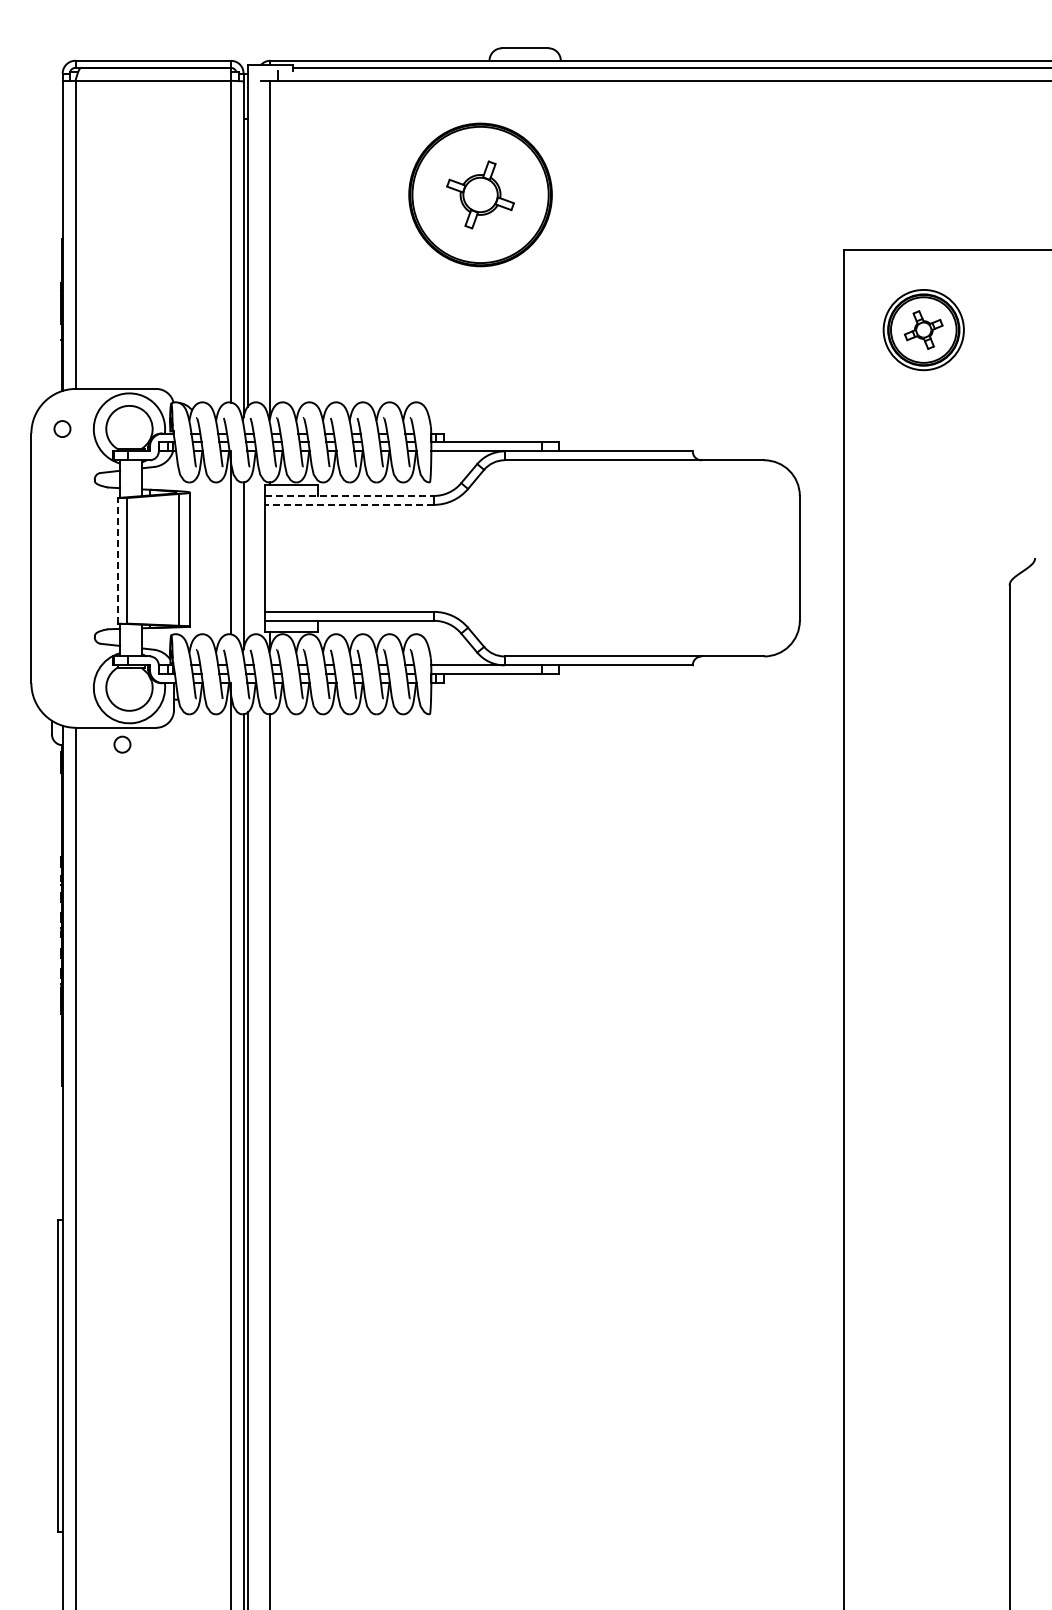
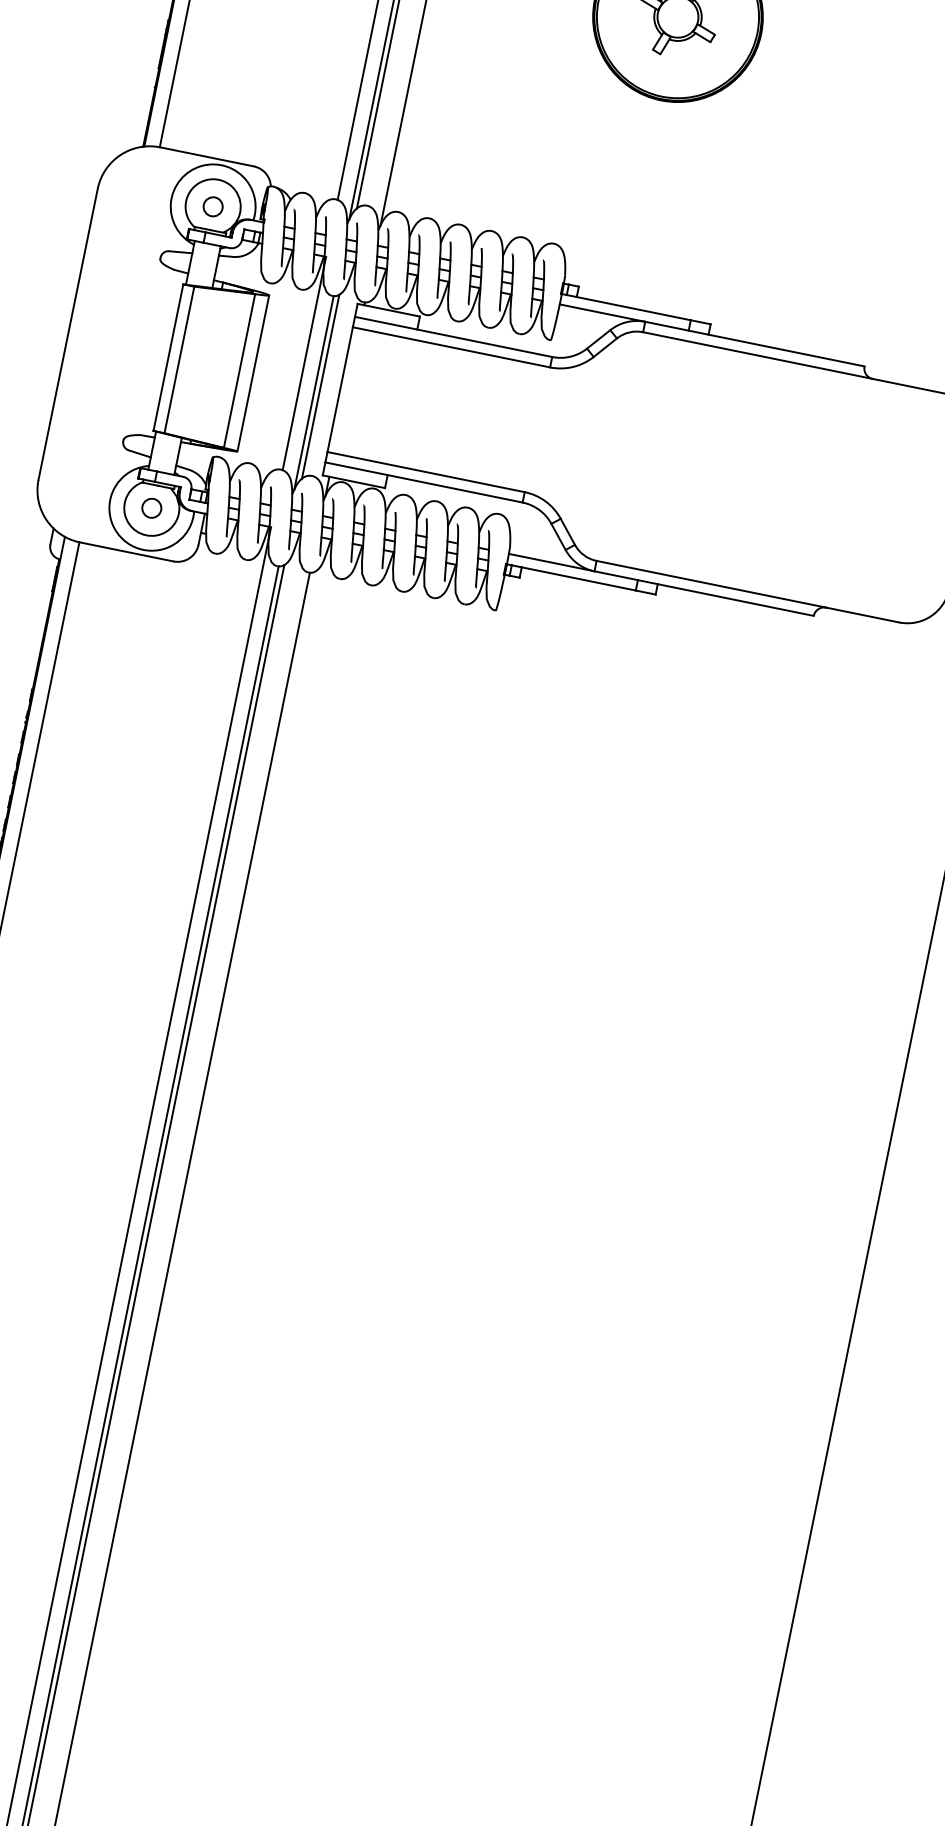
circle: (62, 428) -> (213, 206), moved
line: (349, 495) -> (453, 336), dashed -> solid
line: (349, 504) -> (451, 346), dashed -> solid
line: (248, 559) -> (320, 387), added
line: (117, 560) -> (168, 357), dashed -> solid
circle: (122, 744) -> (151, 508), moved

